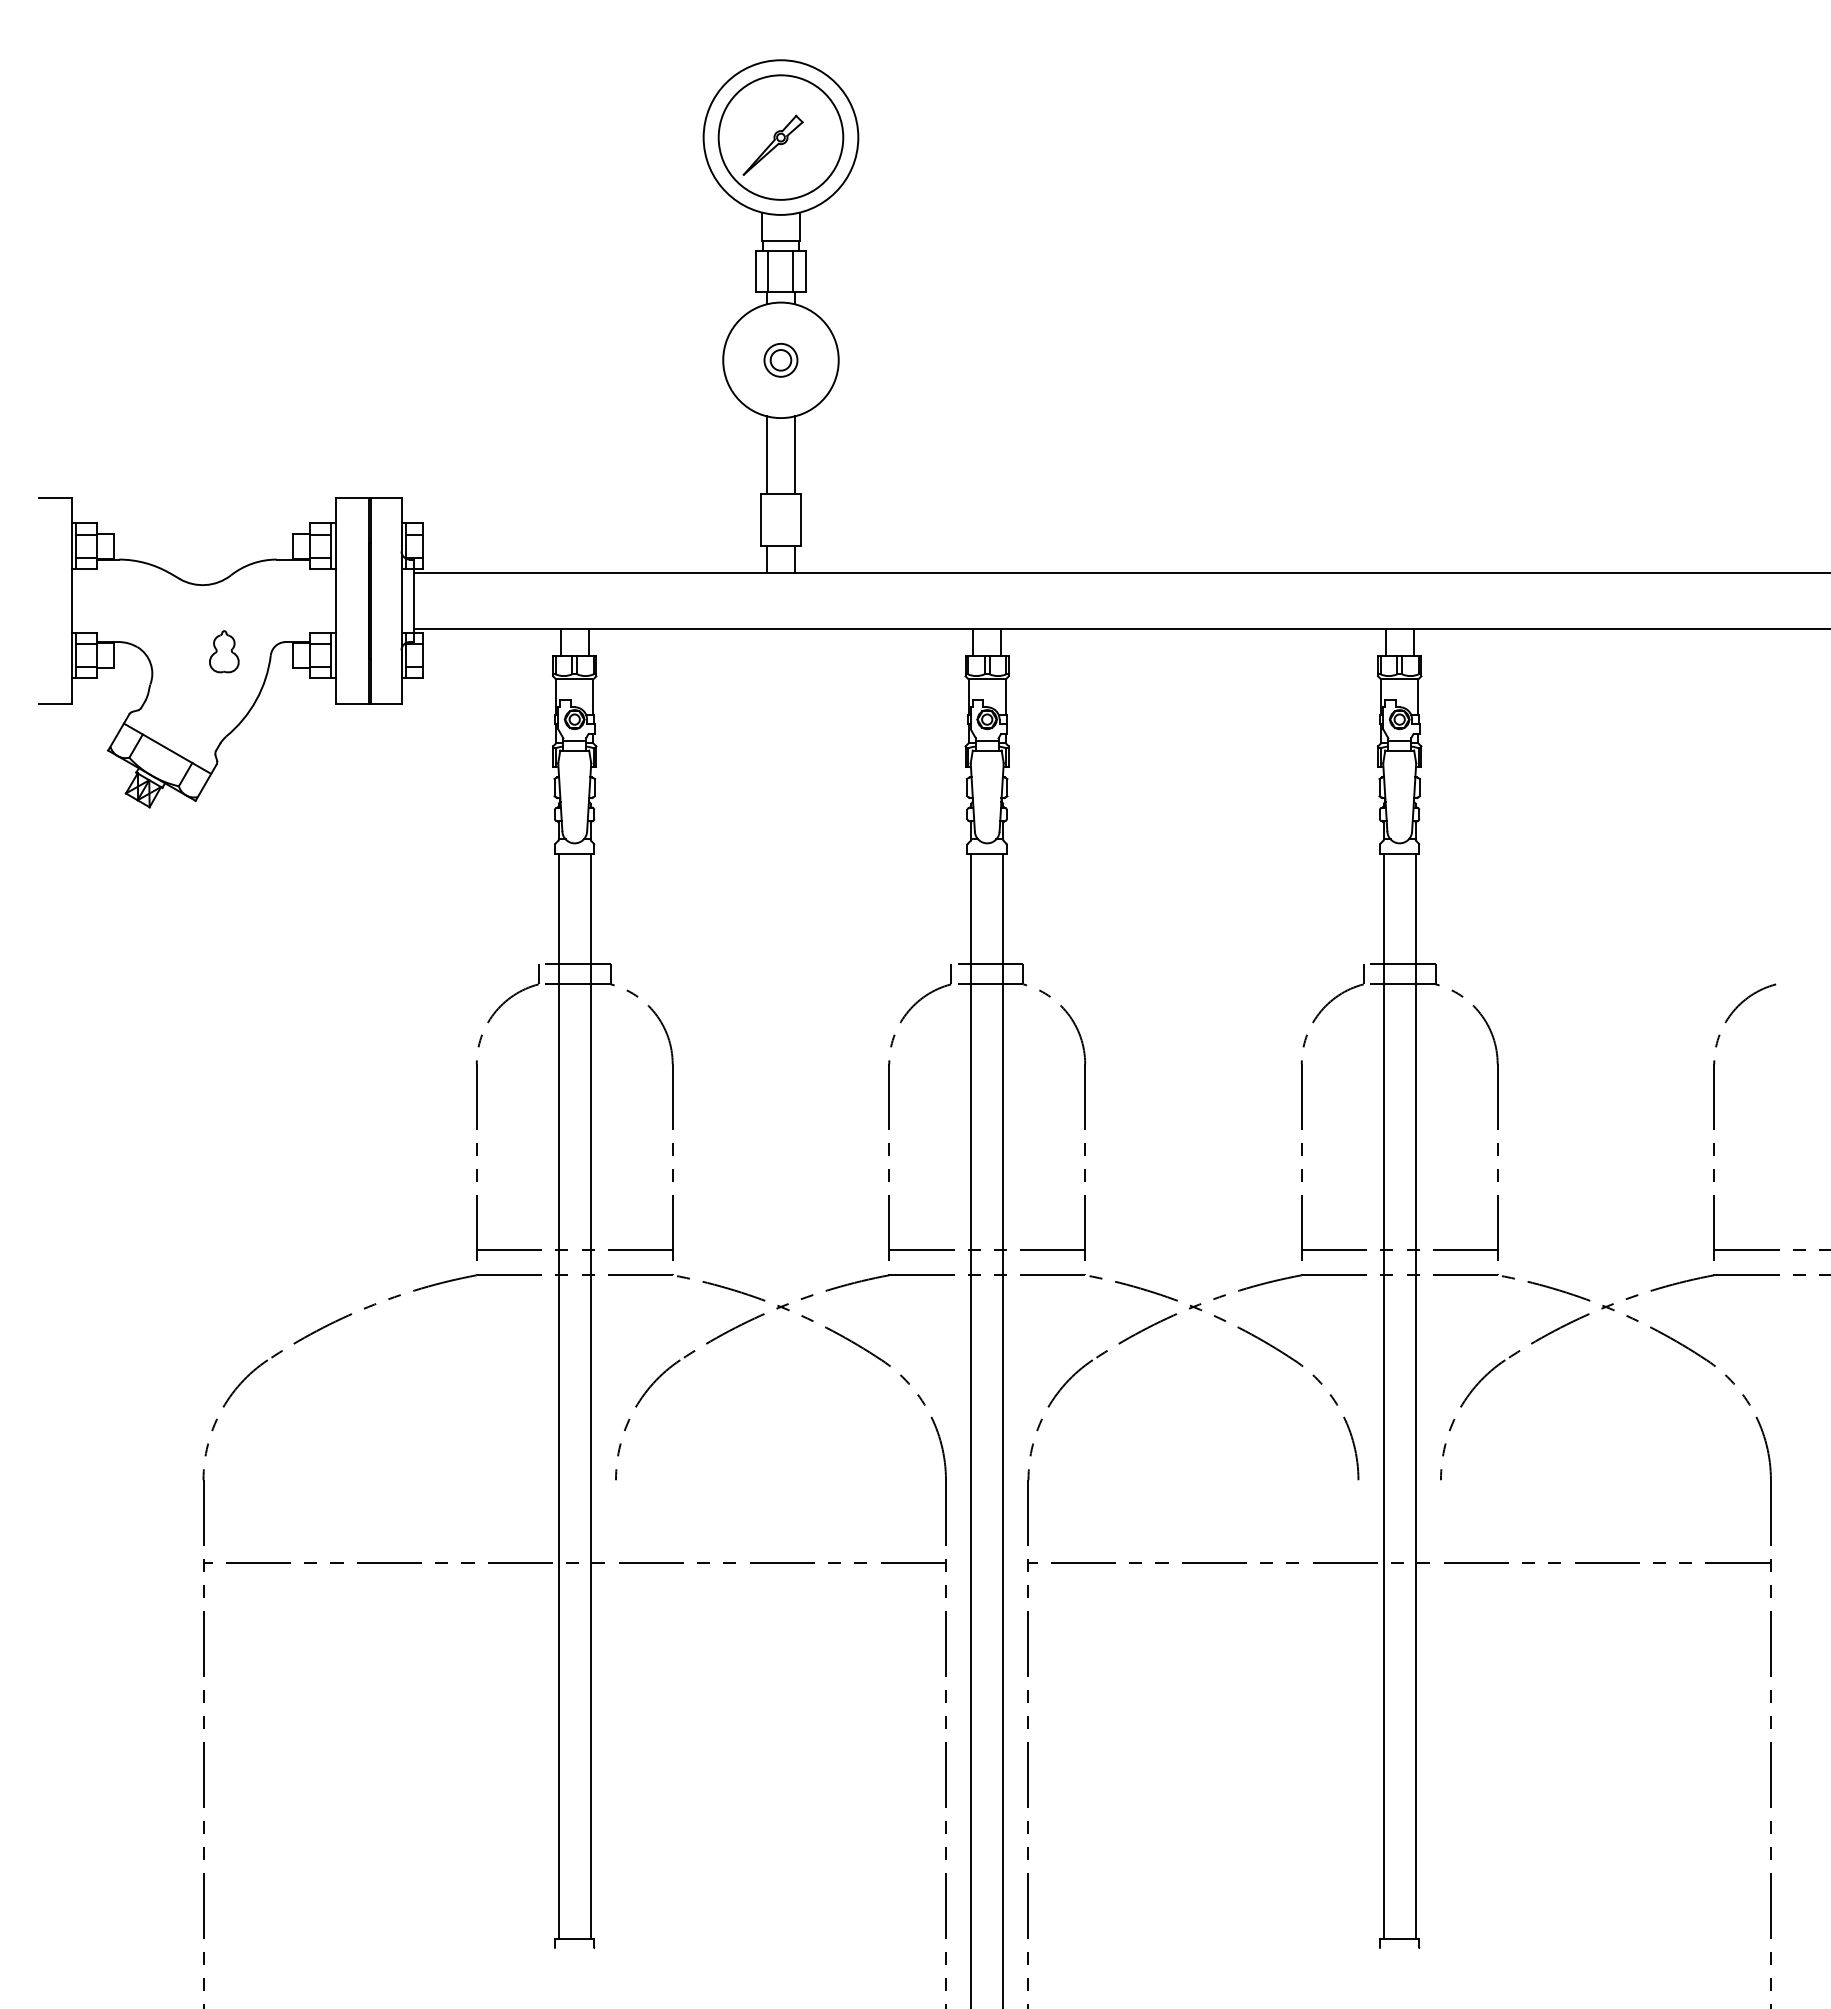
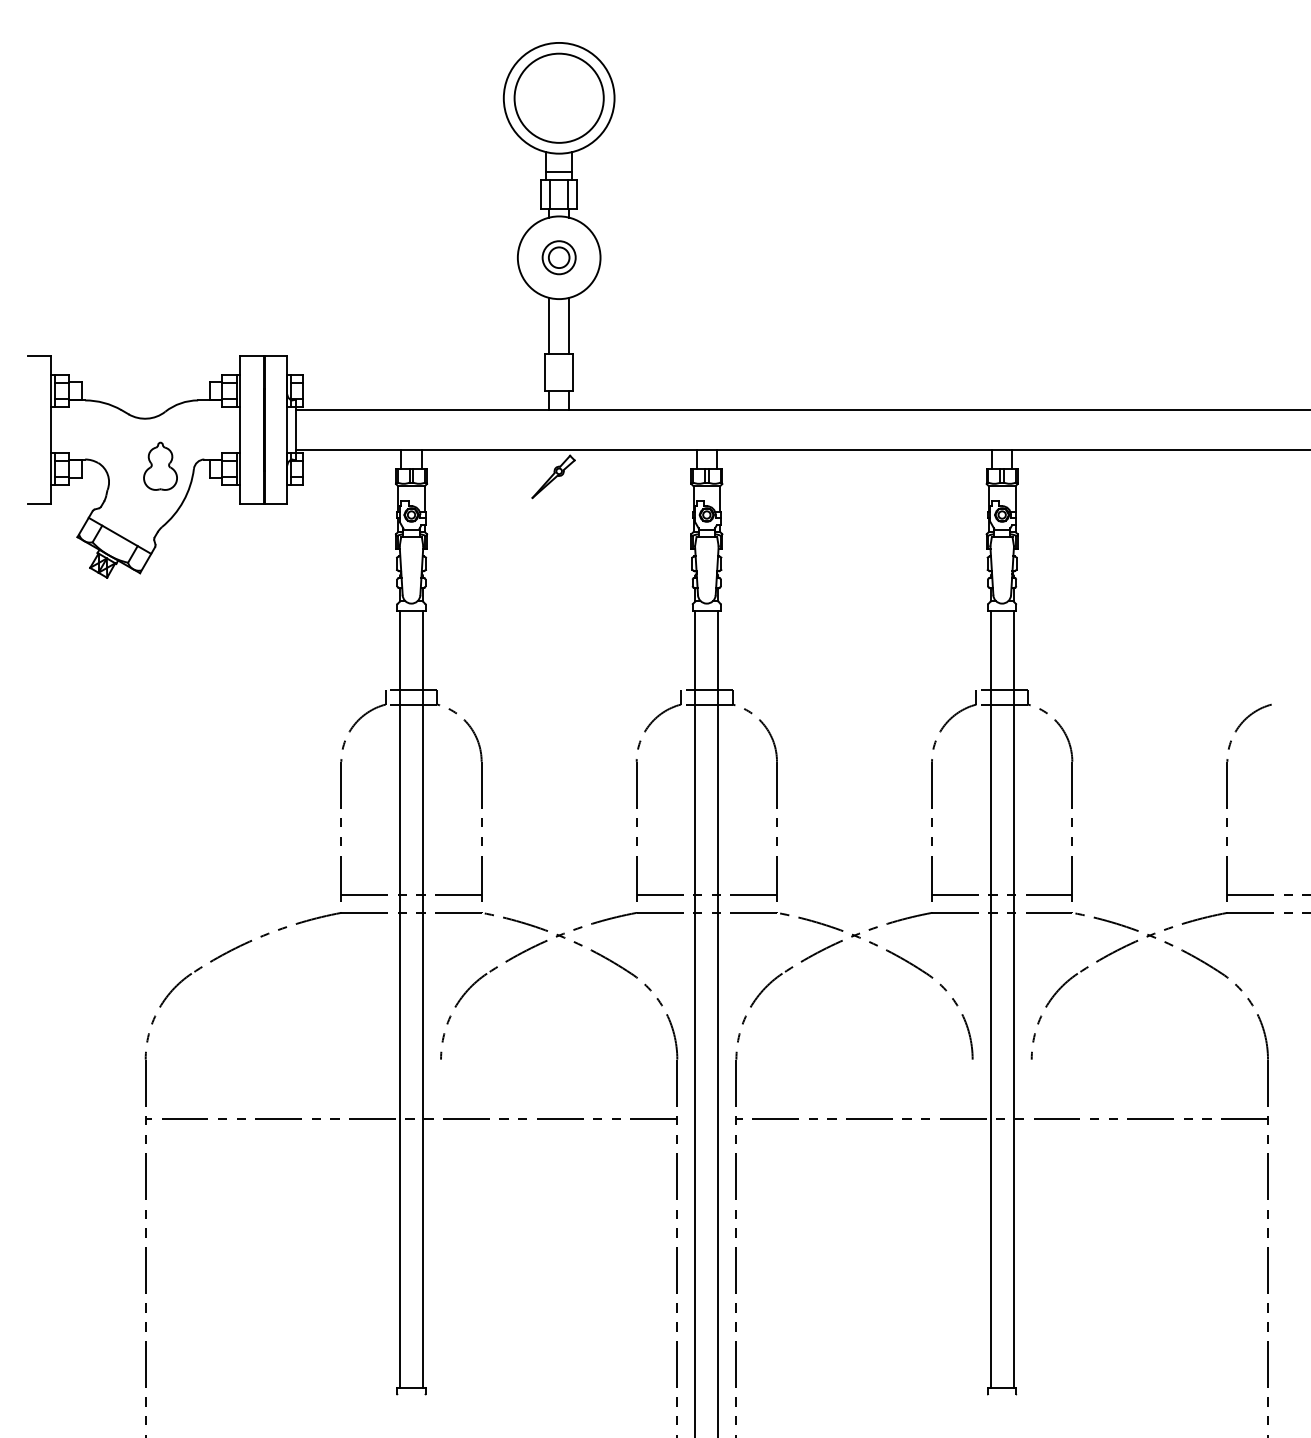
part: (772, 144) -> (553, 476), moved
part: (780, 360) -> (558, 257), size x1.4
part: (224, 651) -> (160, 466), size x1.6

